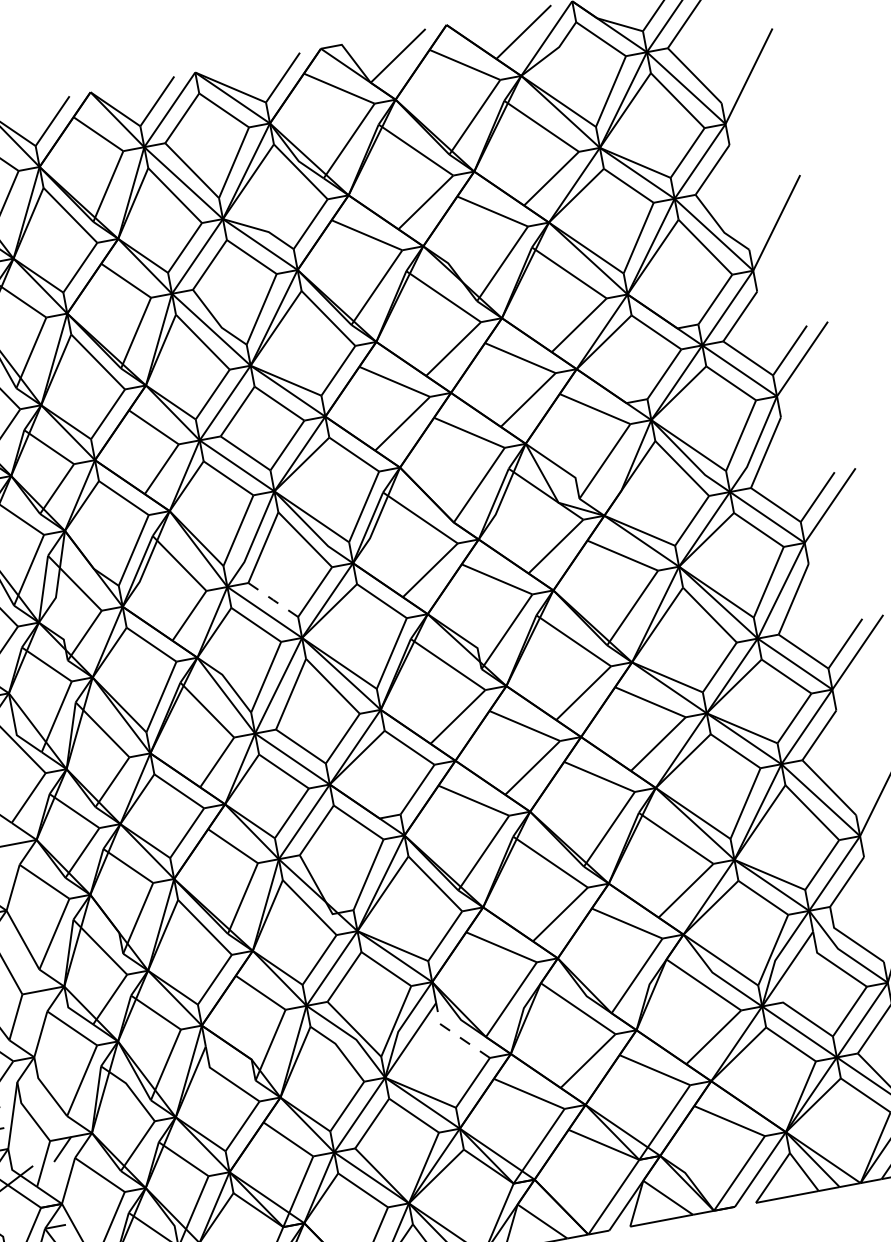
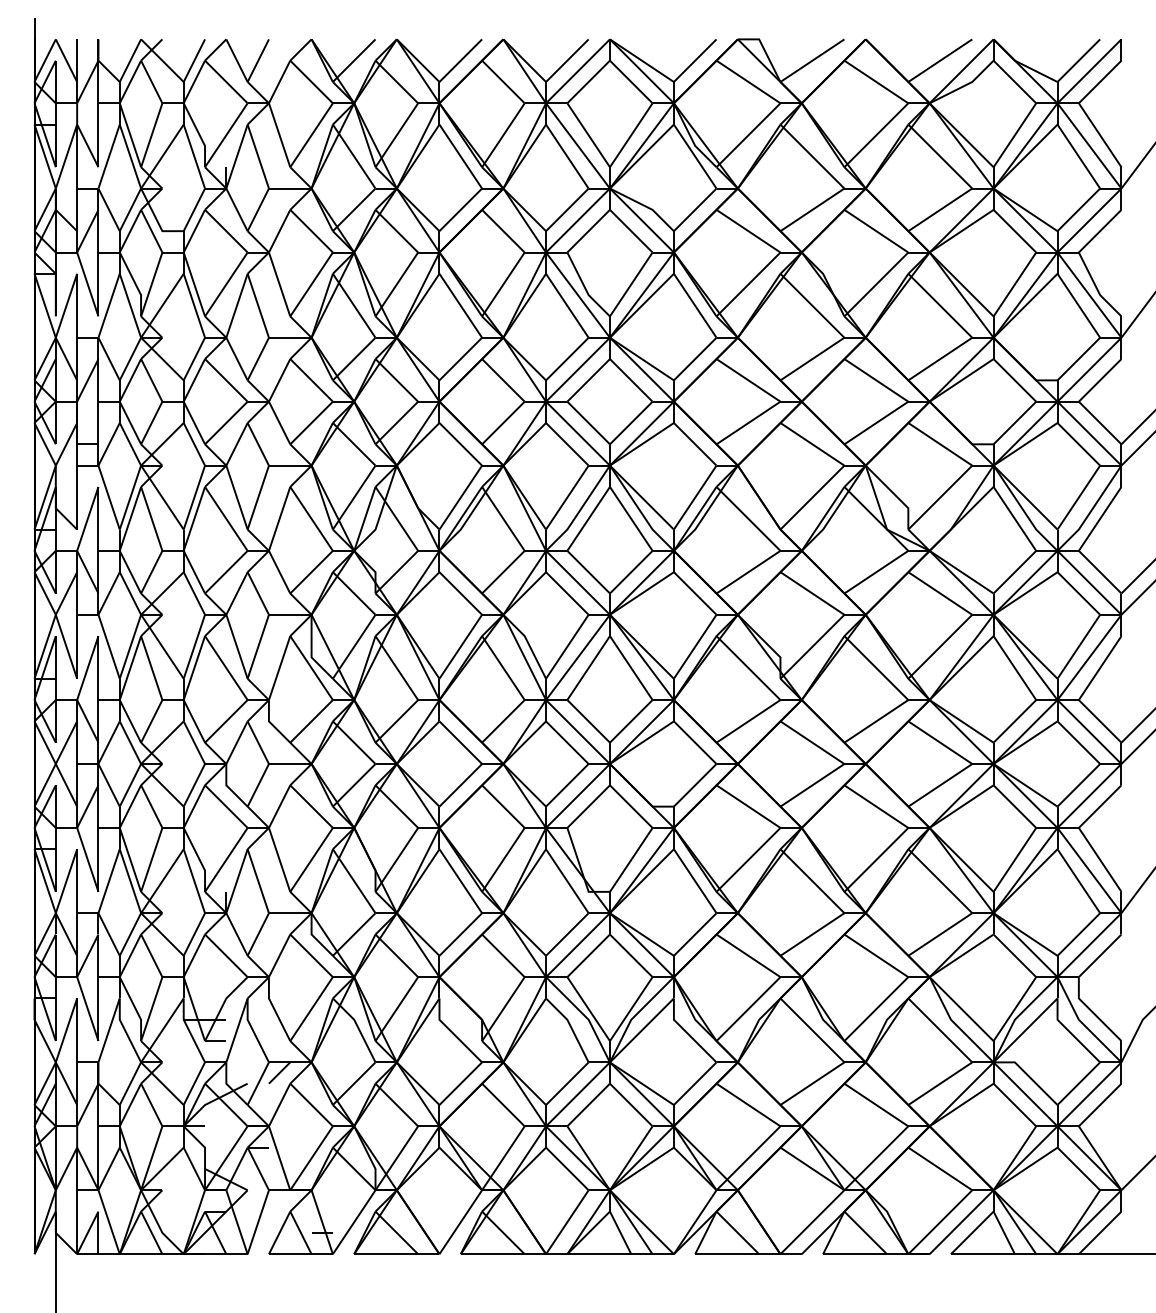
line: (273, 600) -> (588, 572), dashed -> solid
line: (456, 1034) -> (687, 1033), dashed -> solid

